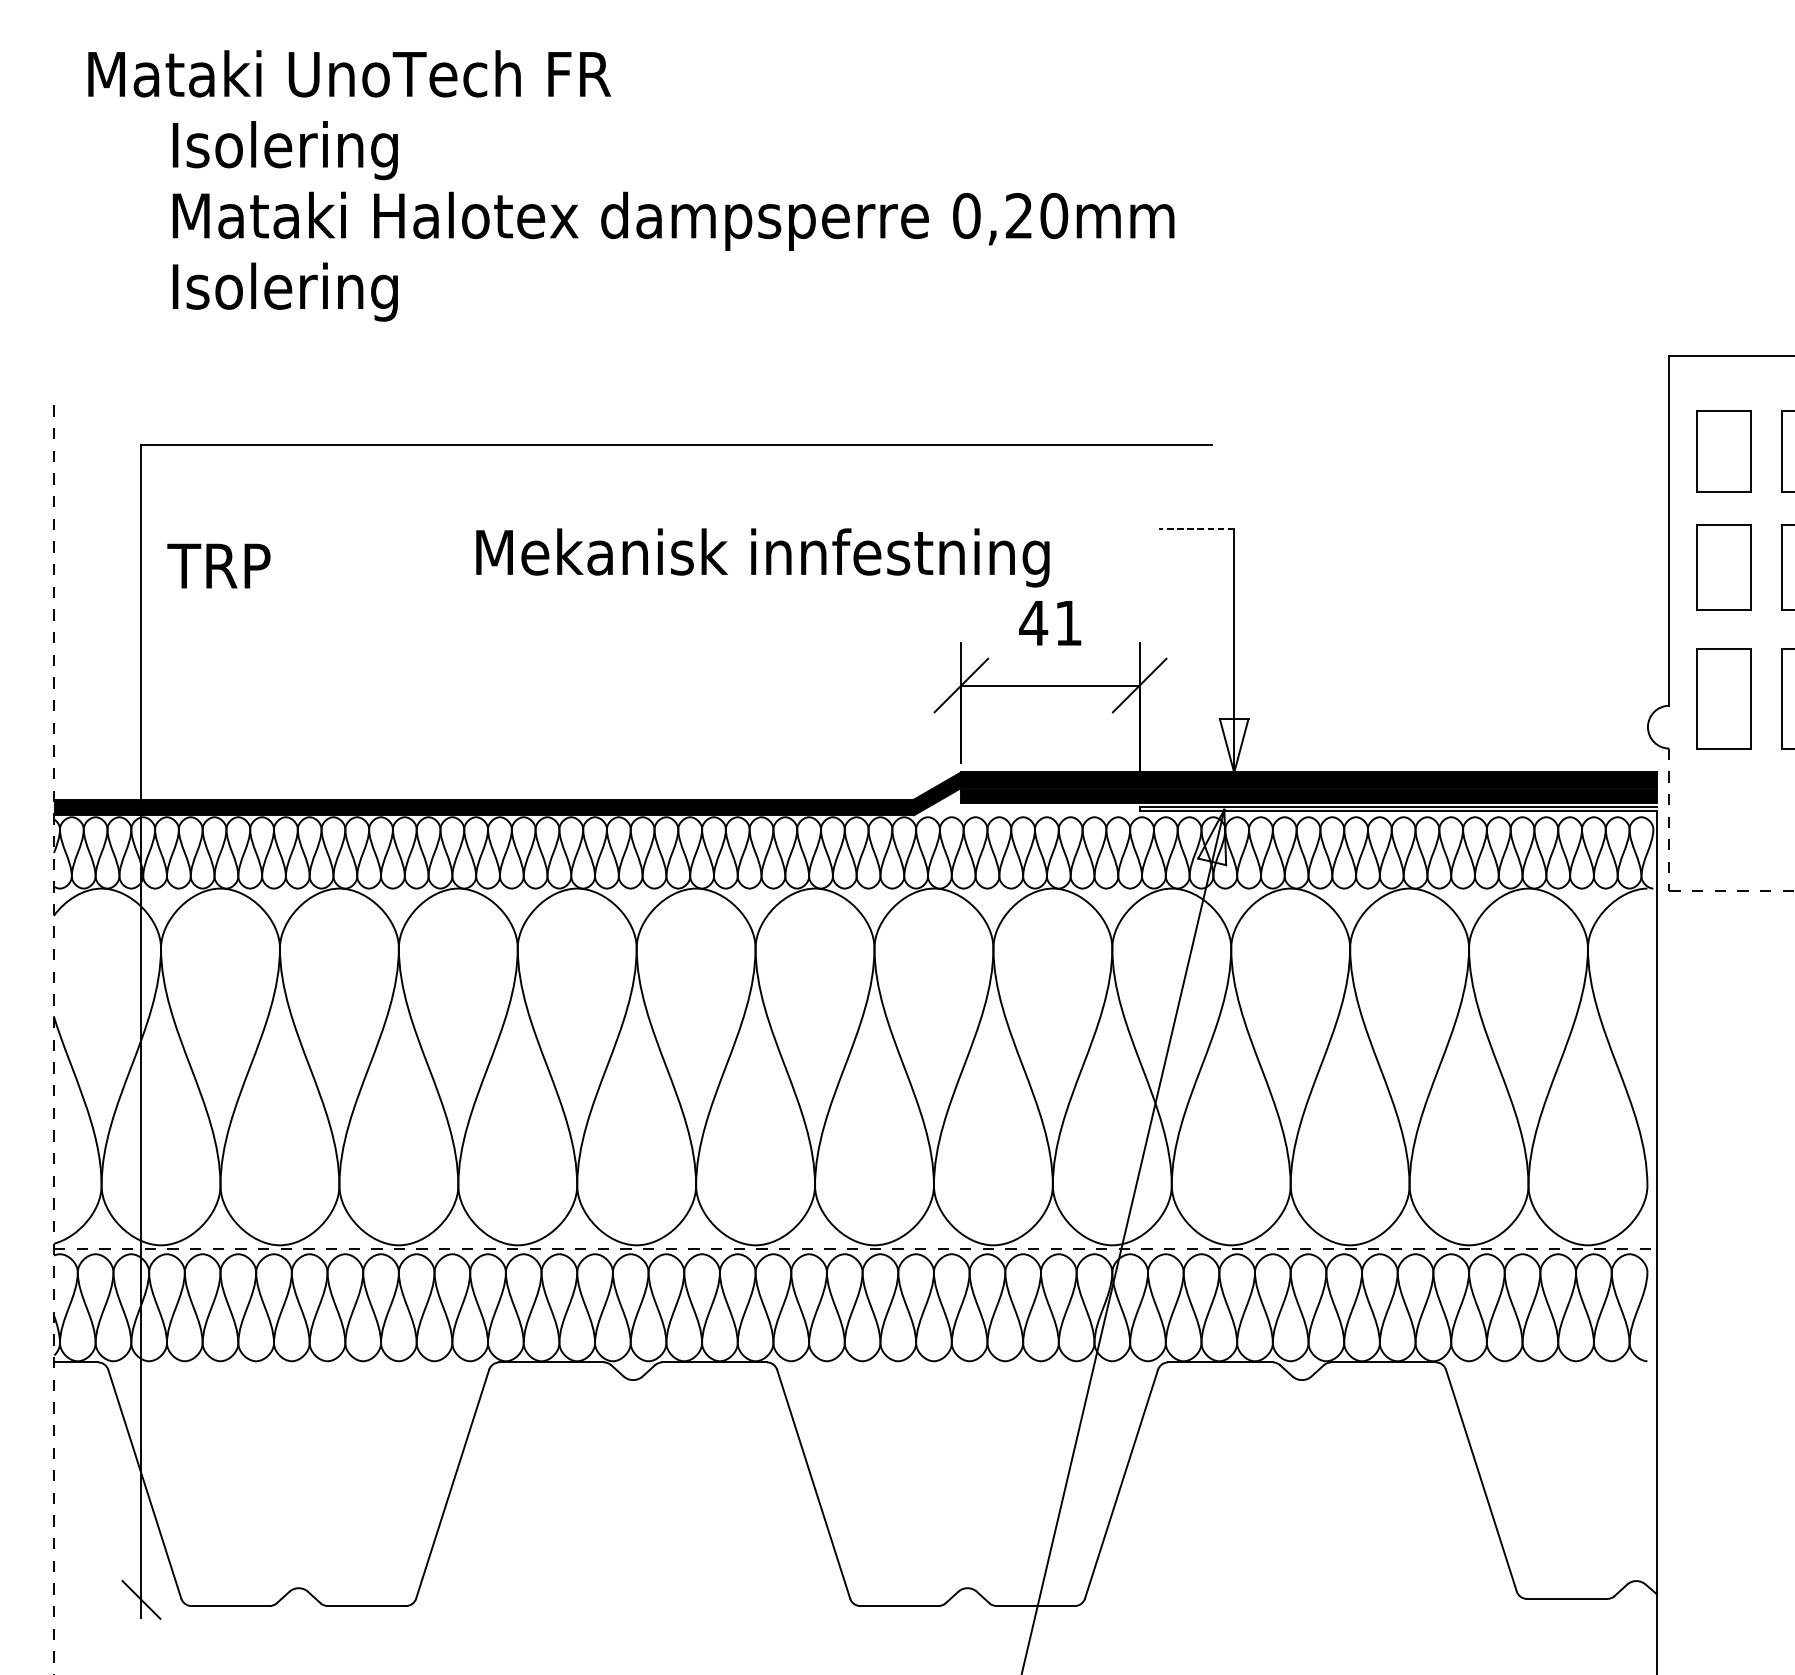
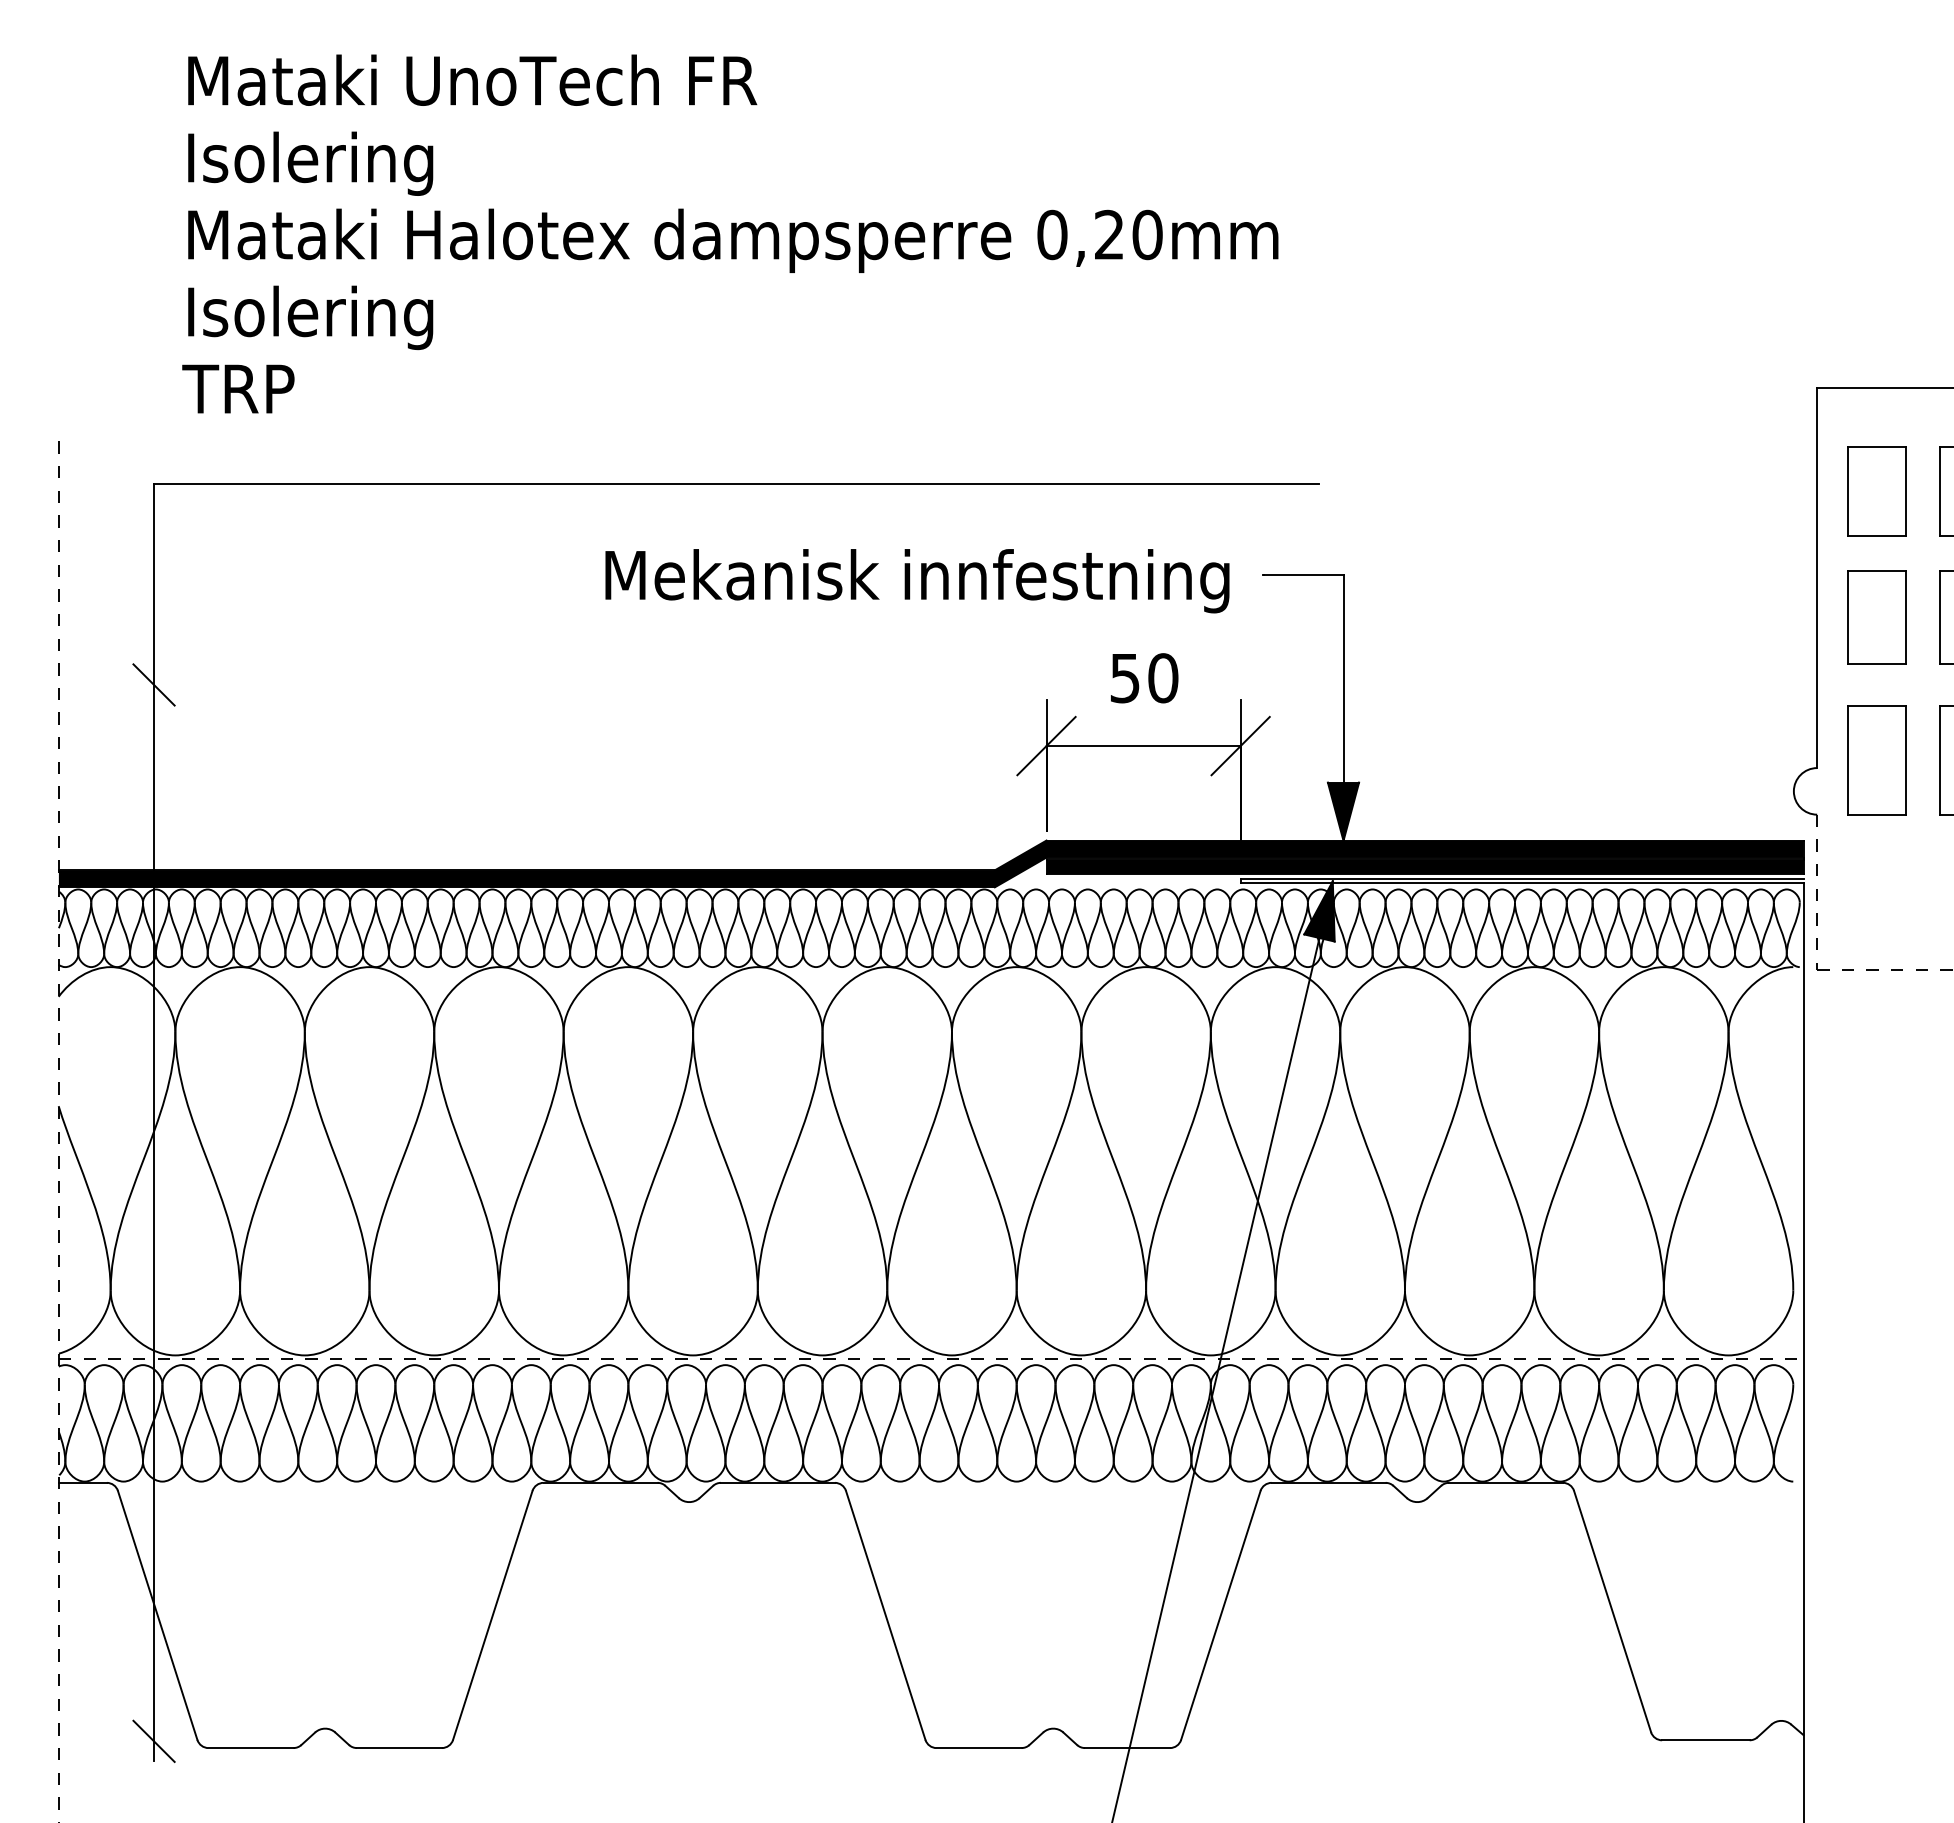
text: (349, 73) -> (472, 79), moved
line: (1197, 528) -> (1303, 575), dashed -> solid
text: (762, 558) -> (917, 581), moved
text: (219, 565) -> (238, 388), moved
text: (1050, 623) -> (1143, 678), 41 -> 50
line: (140, 628) -> (153, 684), added
fill: (1234, 745) -> (1343, 811), added
fill: (1212, 837) -> (1319, 911), added

